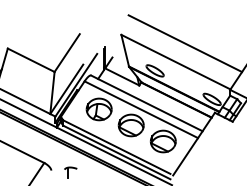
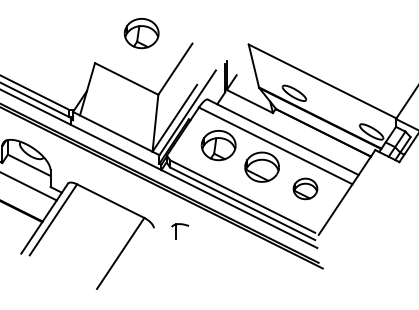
part: (42, 26) -> (141, 33), added
line: (185, 43) -> (335, 56), removed
part: (163, 141) -> (305, 188), size x0.7

